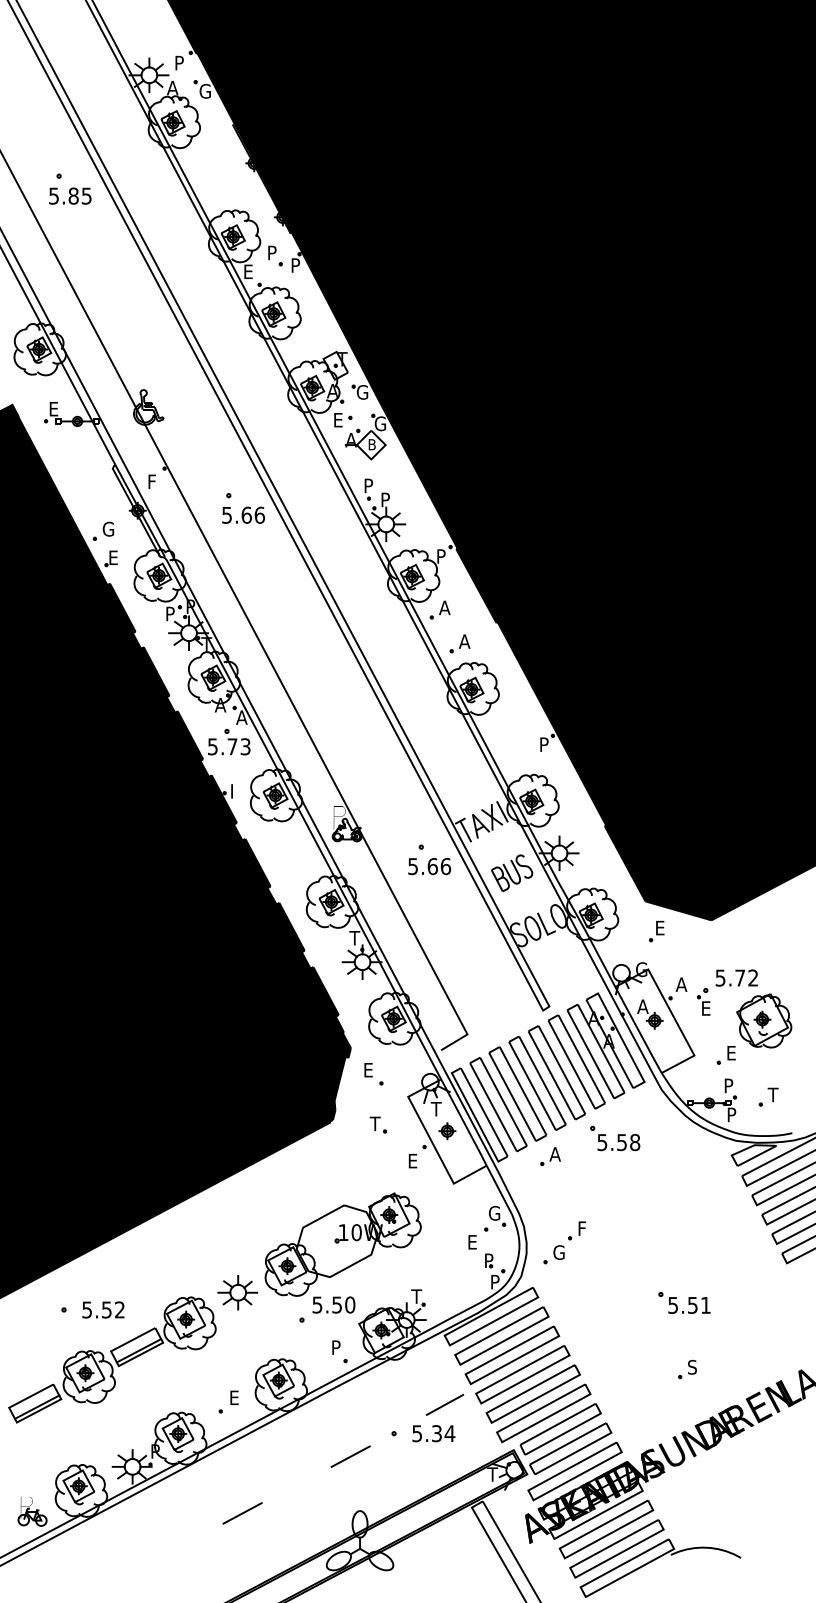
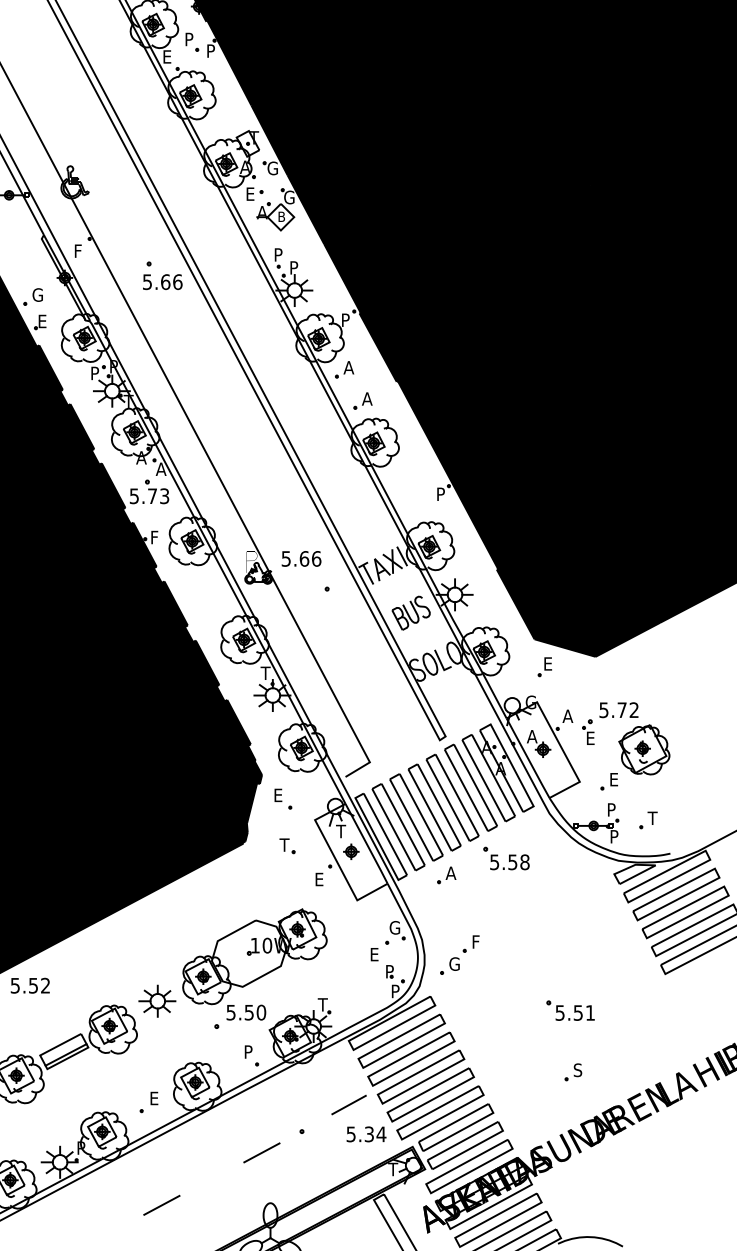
text: (235, 787) -> (155, 533), I -> F
text: (429, 866) -> (301, 558), moved
text: (103, 1309) -> (30, 985), moved
text: (433, 1433) -> (366, 1134), moved

